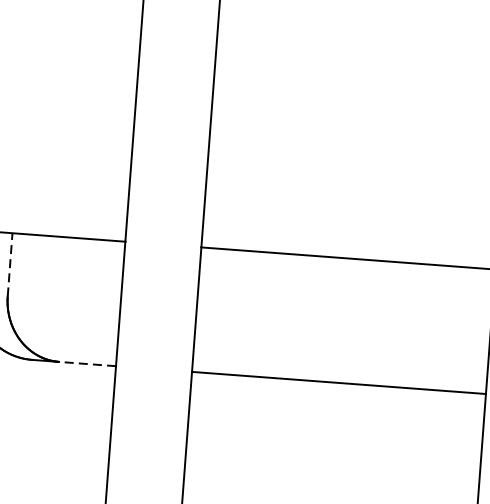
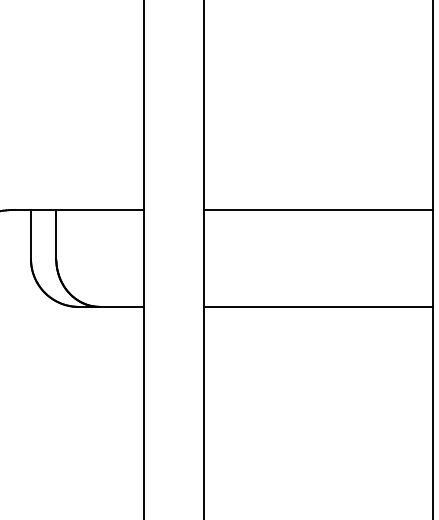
line: (10, 264) -> (56, 234), dashed -> solid
line: (86, 363) -> (121, 306), dashed -> solid

